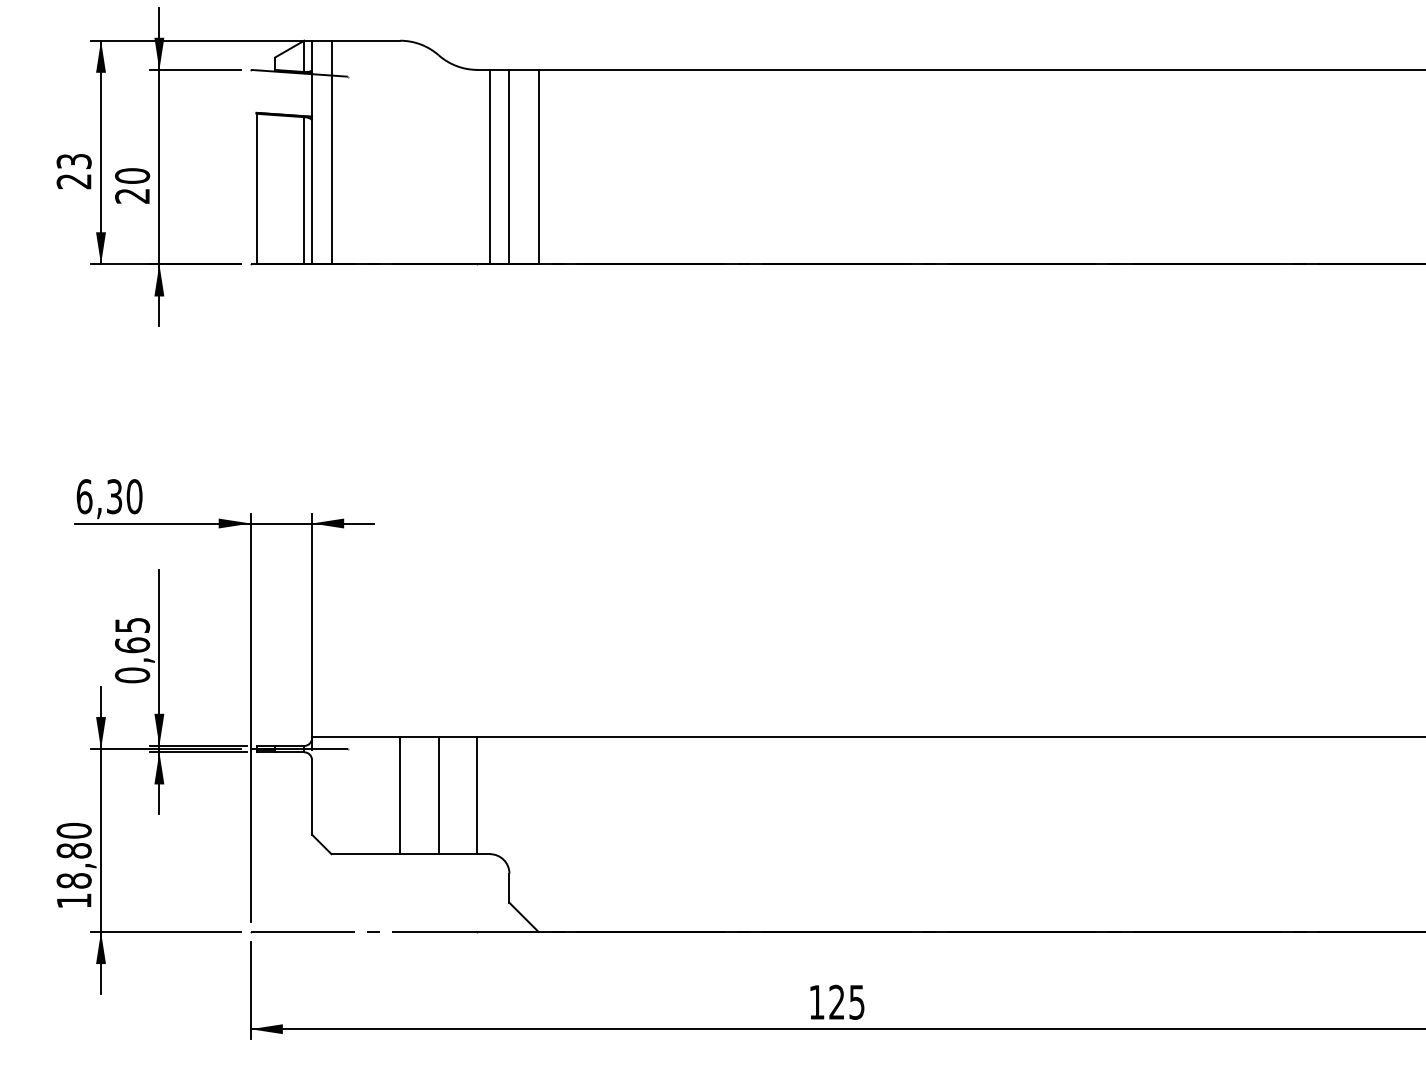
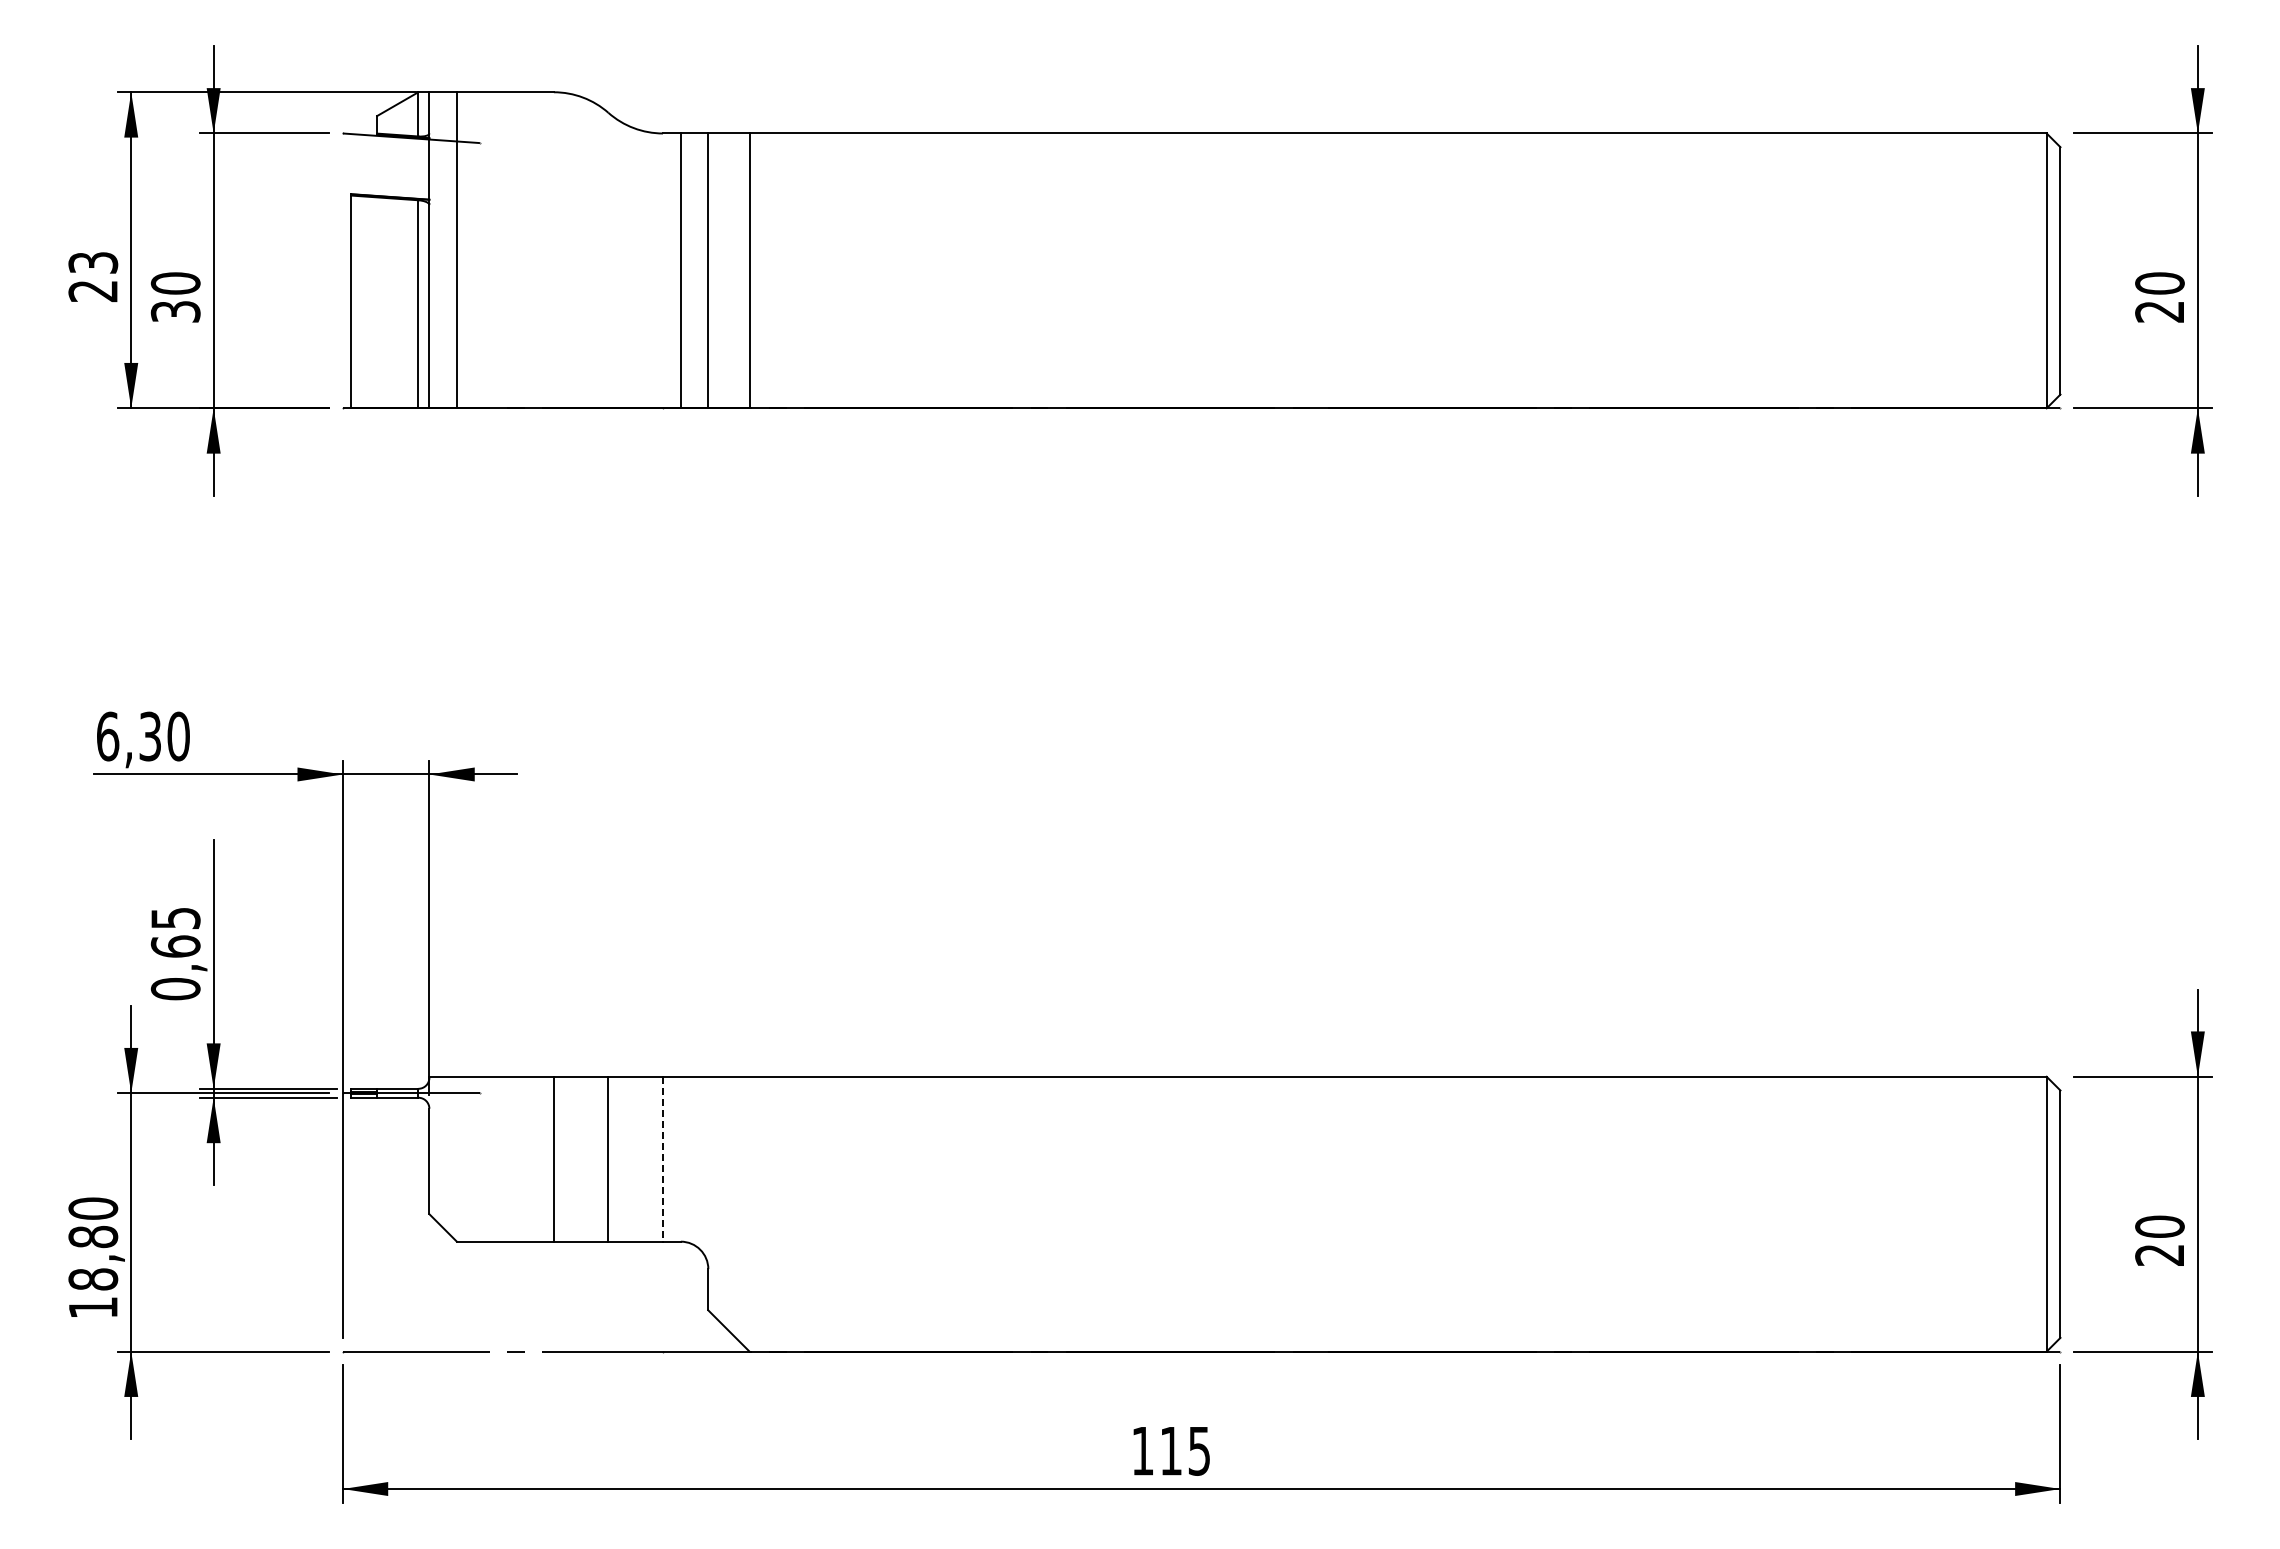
text: (132, 195) -> (175, 311), 20 -> 30
line: (477, 796) -> (663, 1159), solid -> dashed
text: (836, 1001) -> (1170, 1450), 125 -> 115

